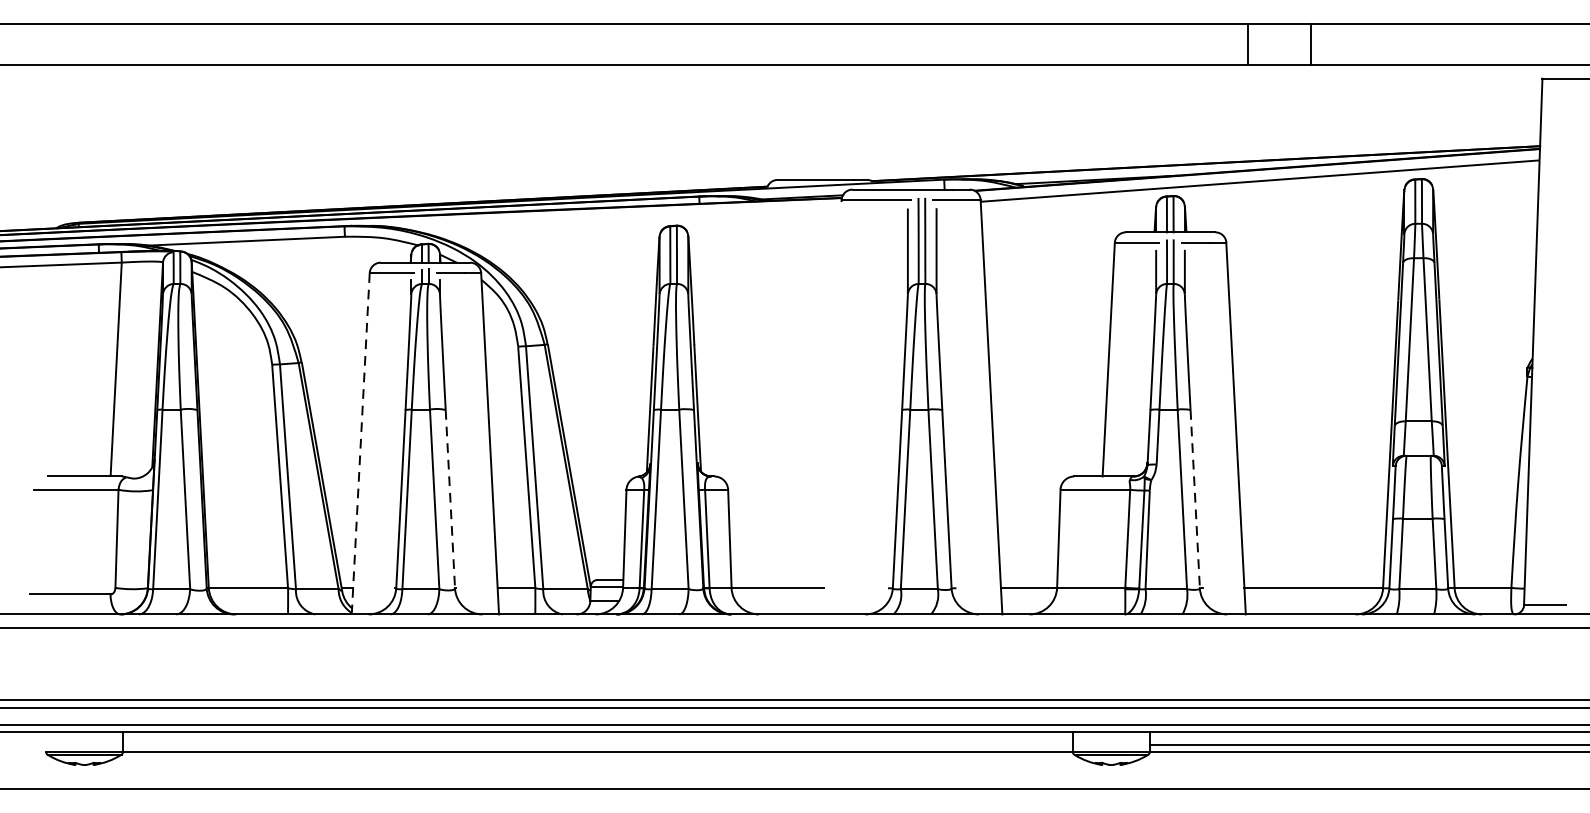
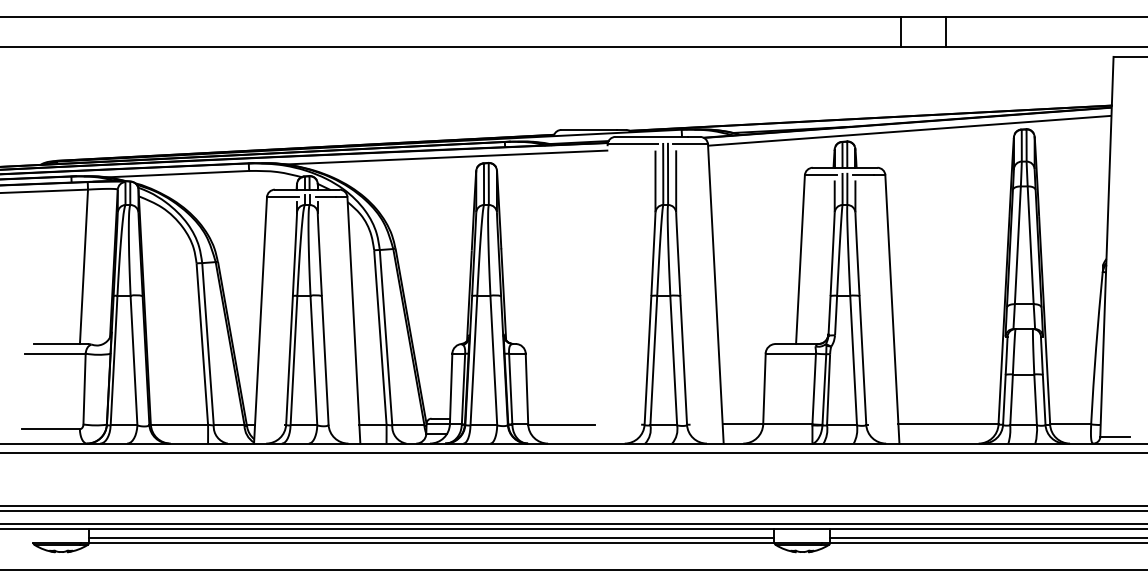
line: (616, 218) -> (445, 157), added
line: (360, 443) -> (260, 320), dashed -> solid
line: (450, 499) -> (325, 360), dashed -> solid
line: (1194, 499) -> (862, 360), dashed -> solid
line: (597, 745) -> (431, 538), added

